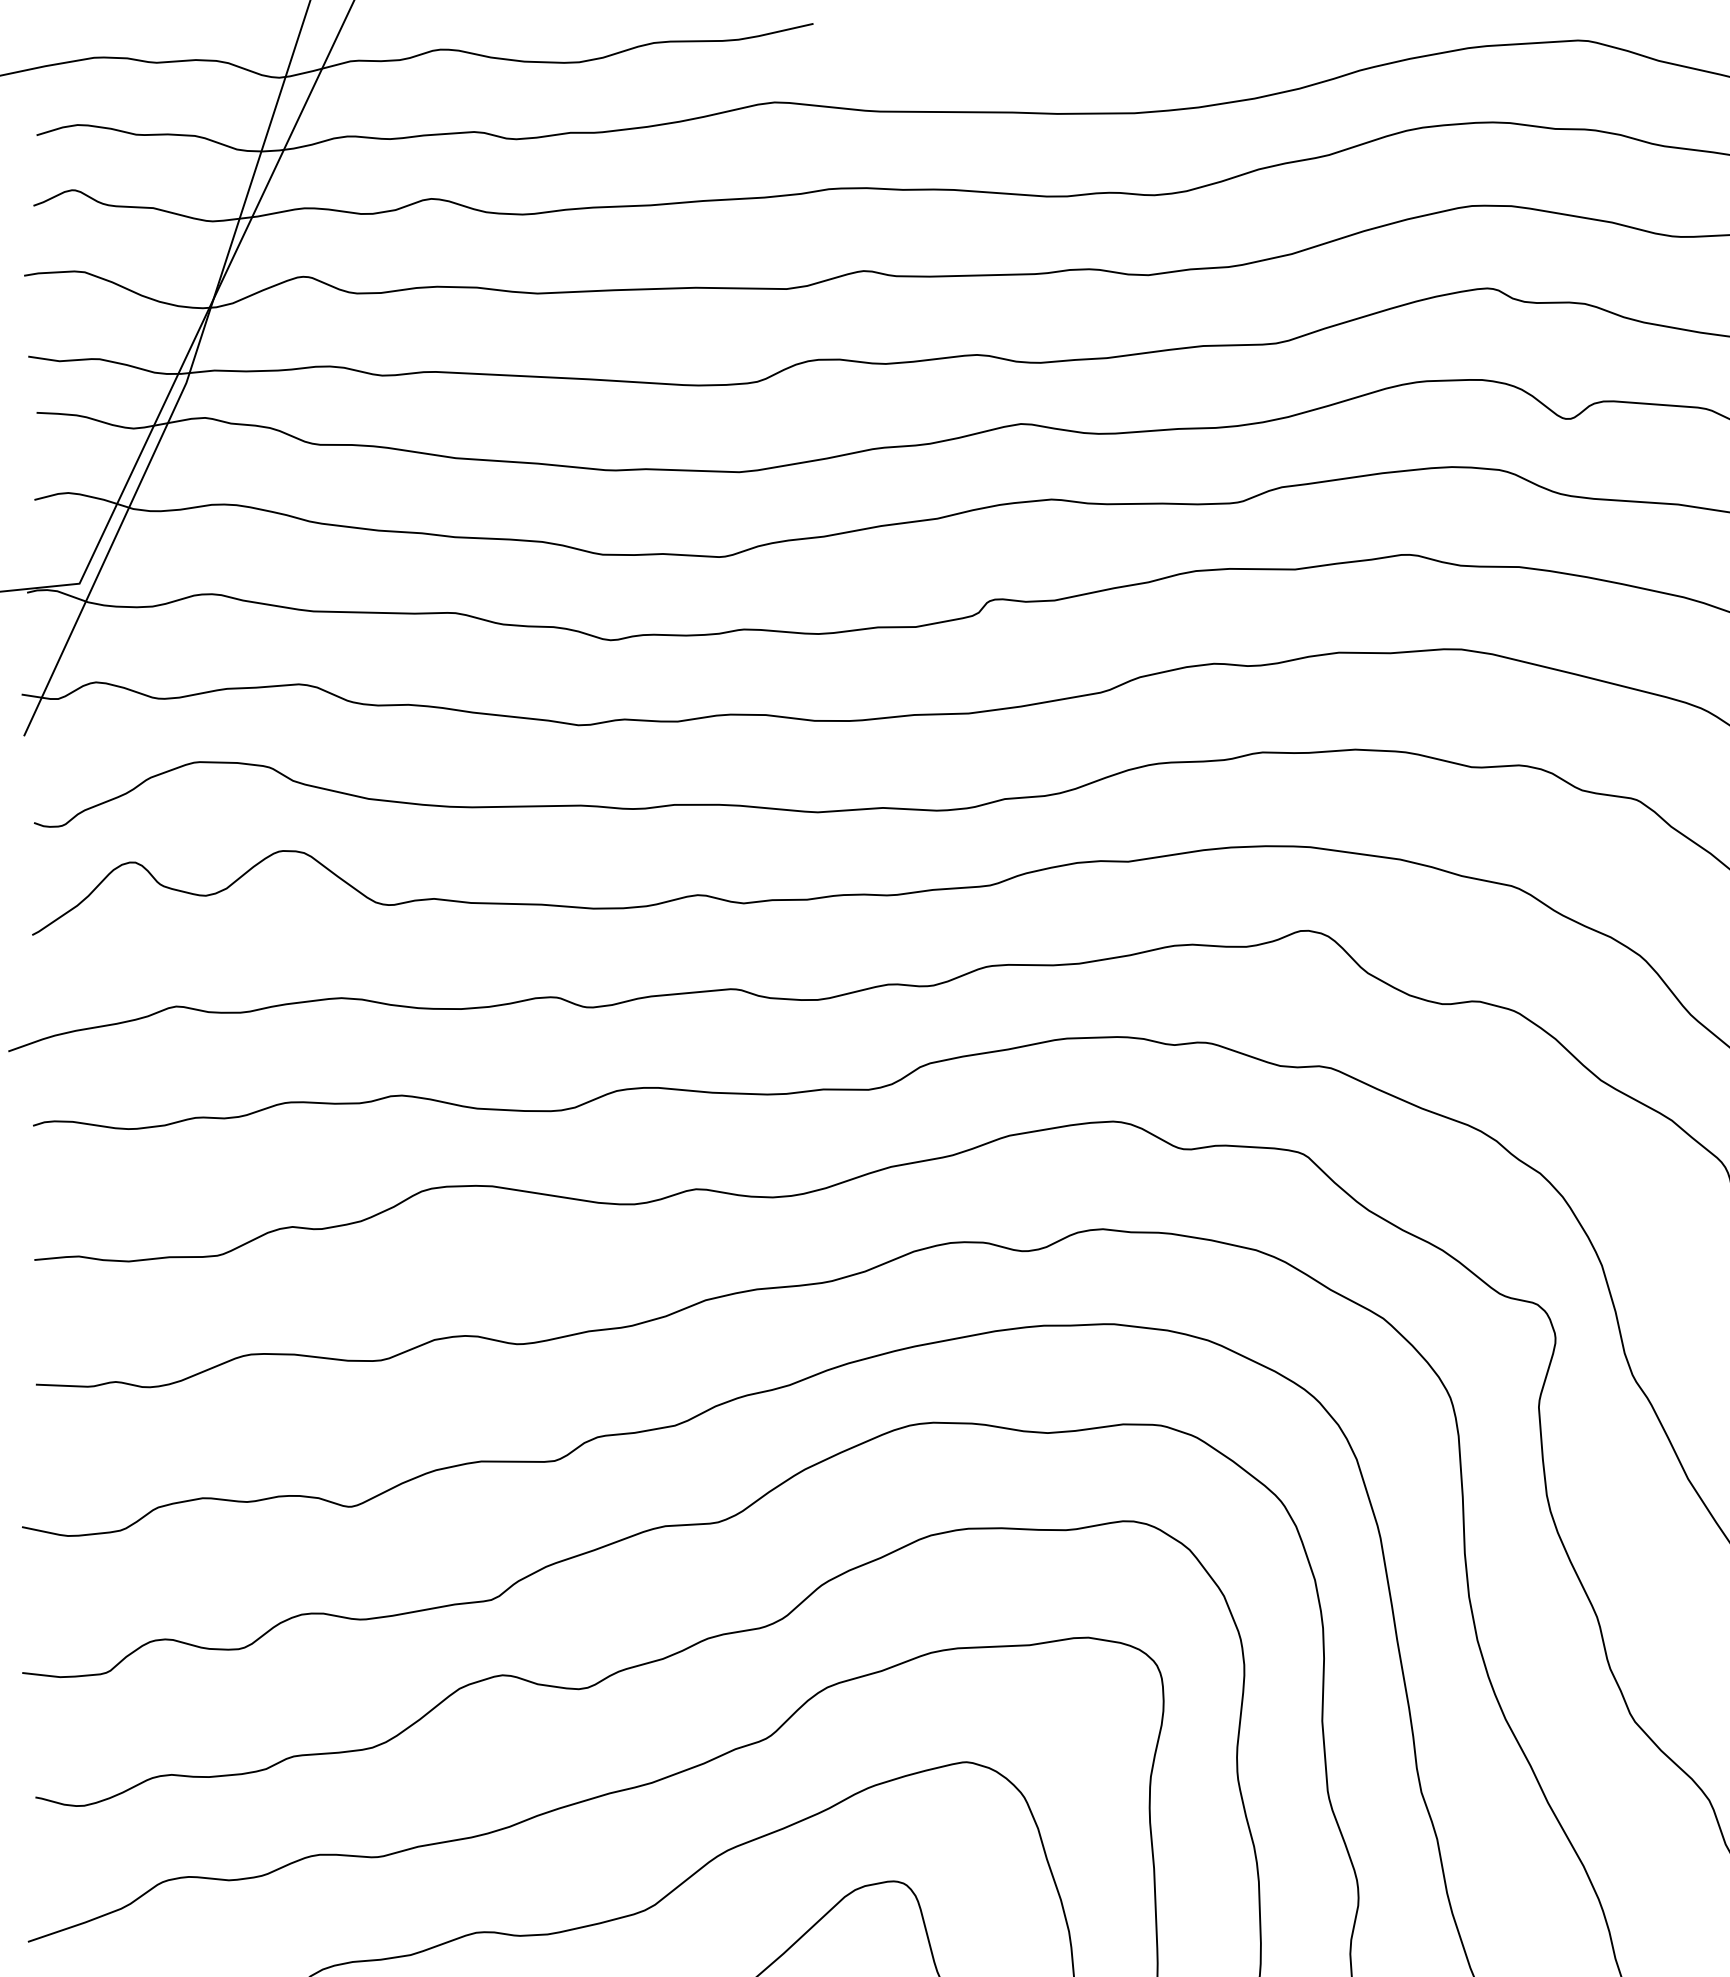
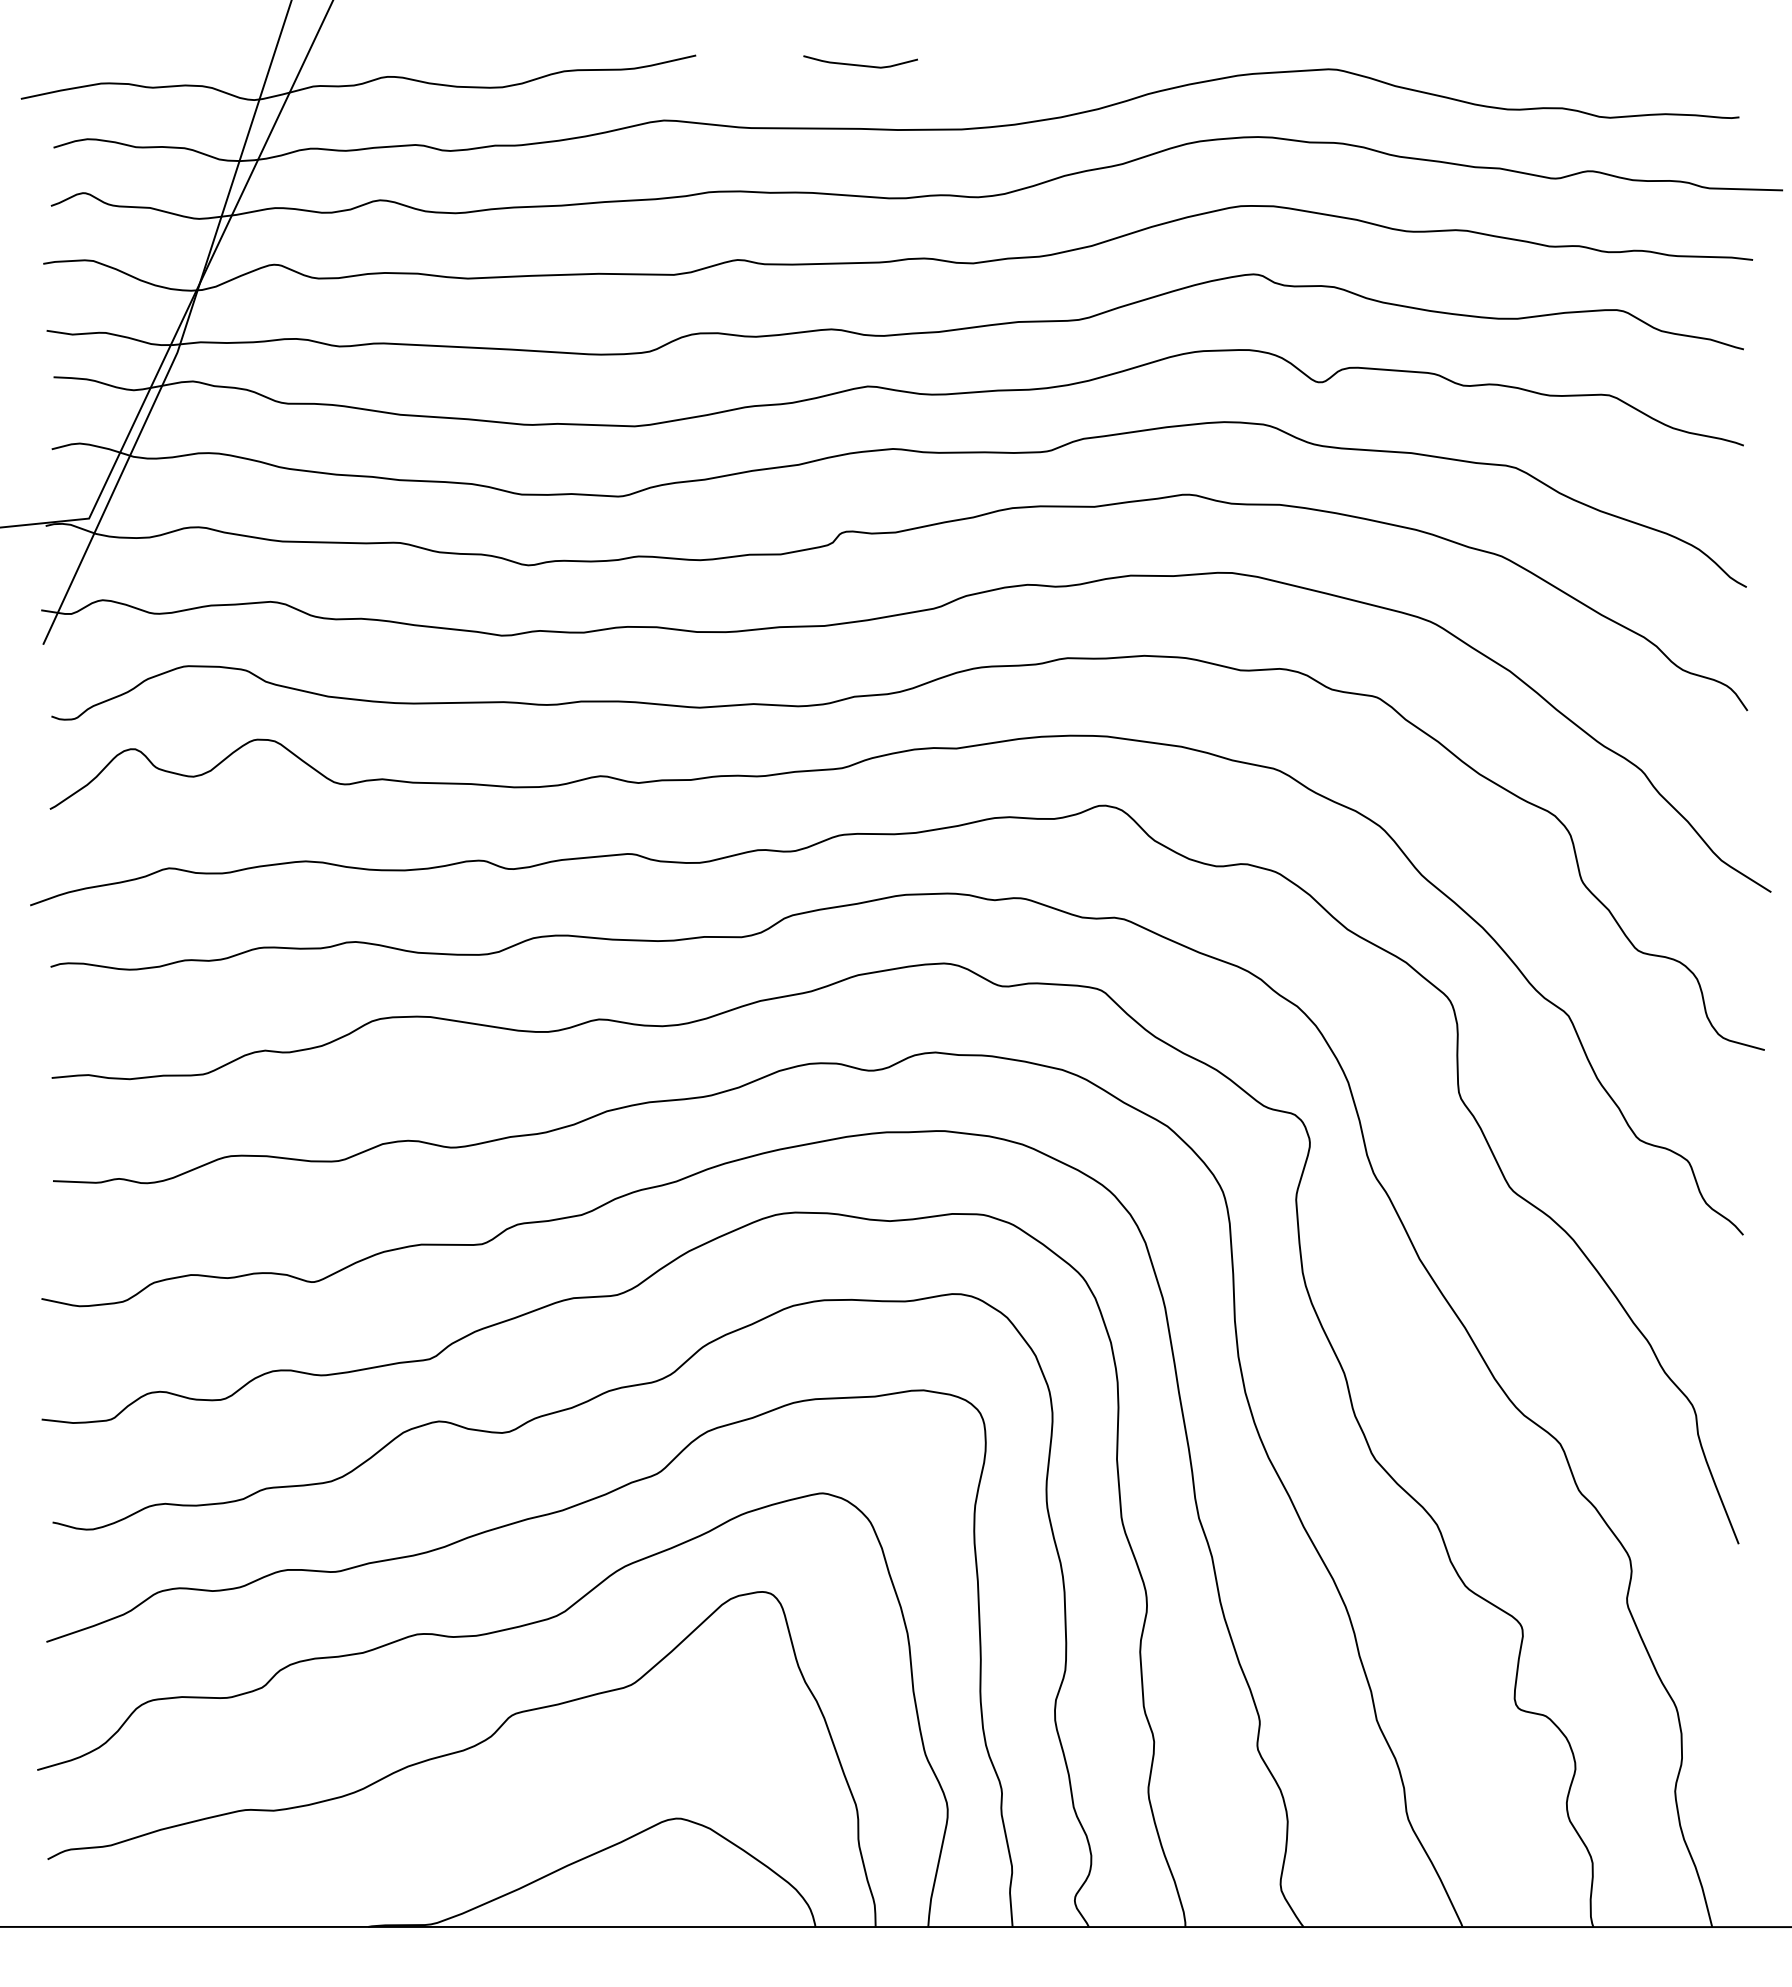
curve: (1012, 34) -> (860, 64), added

